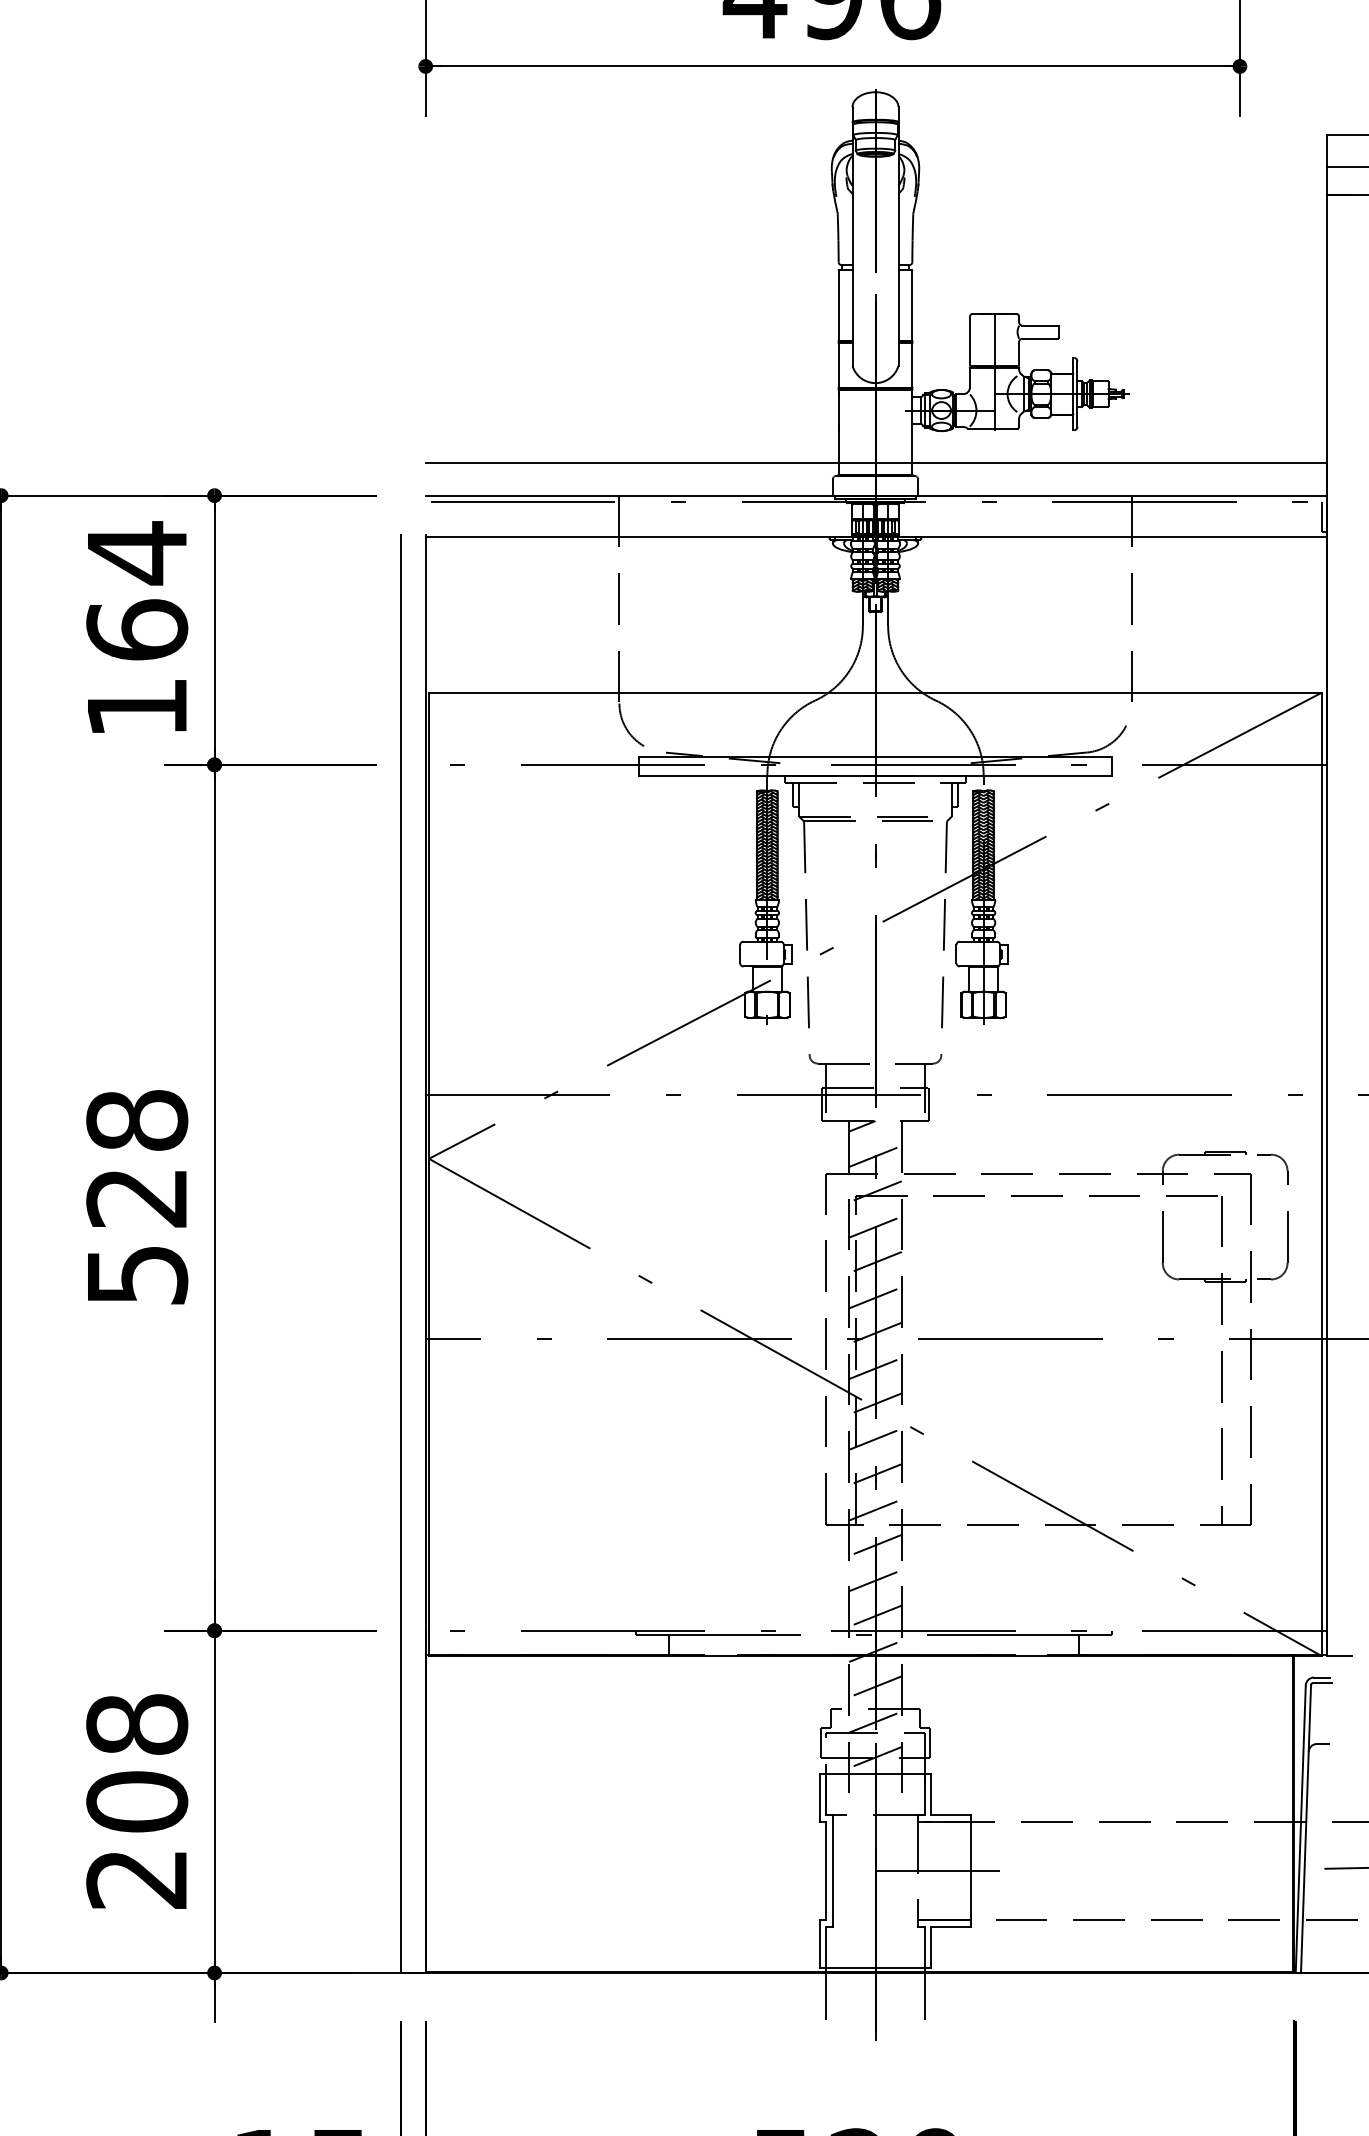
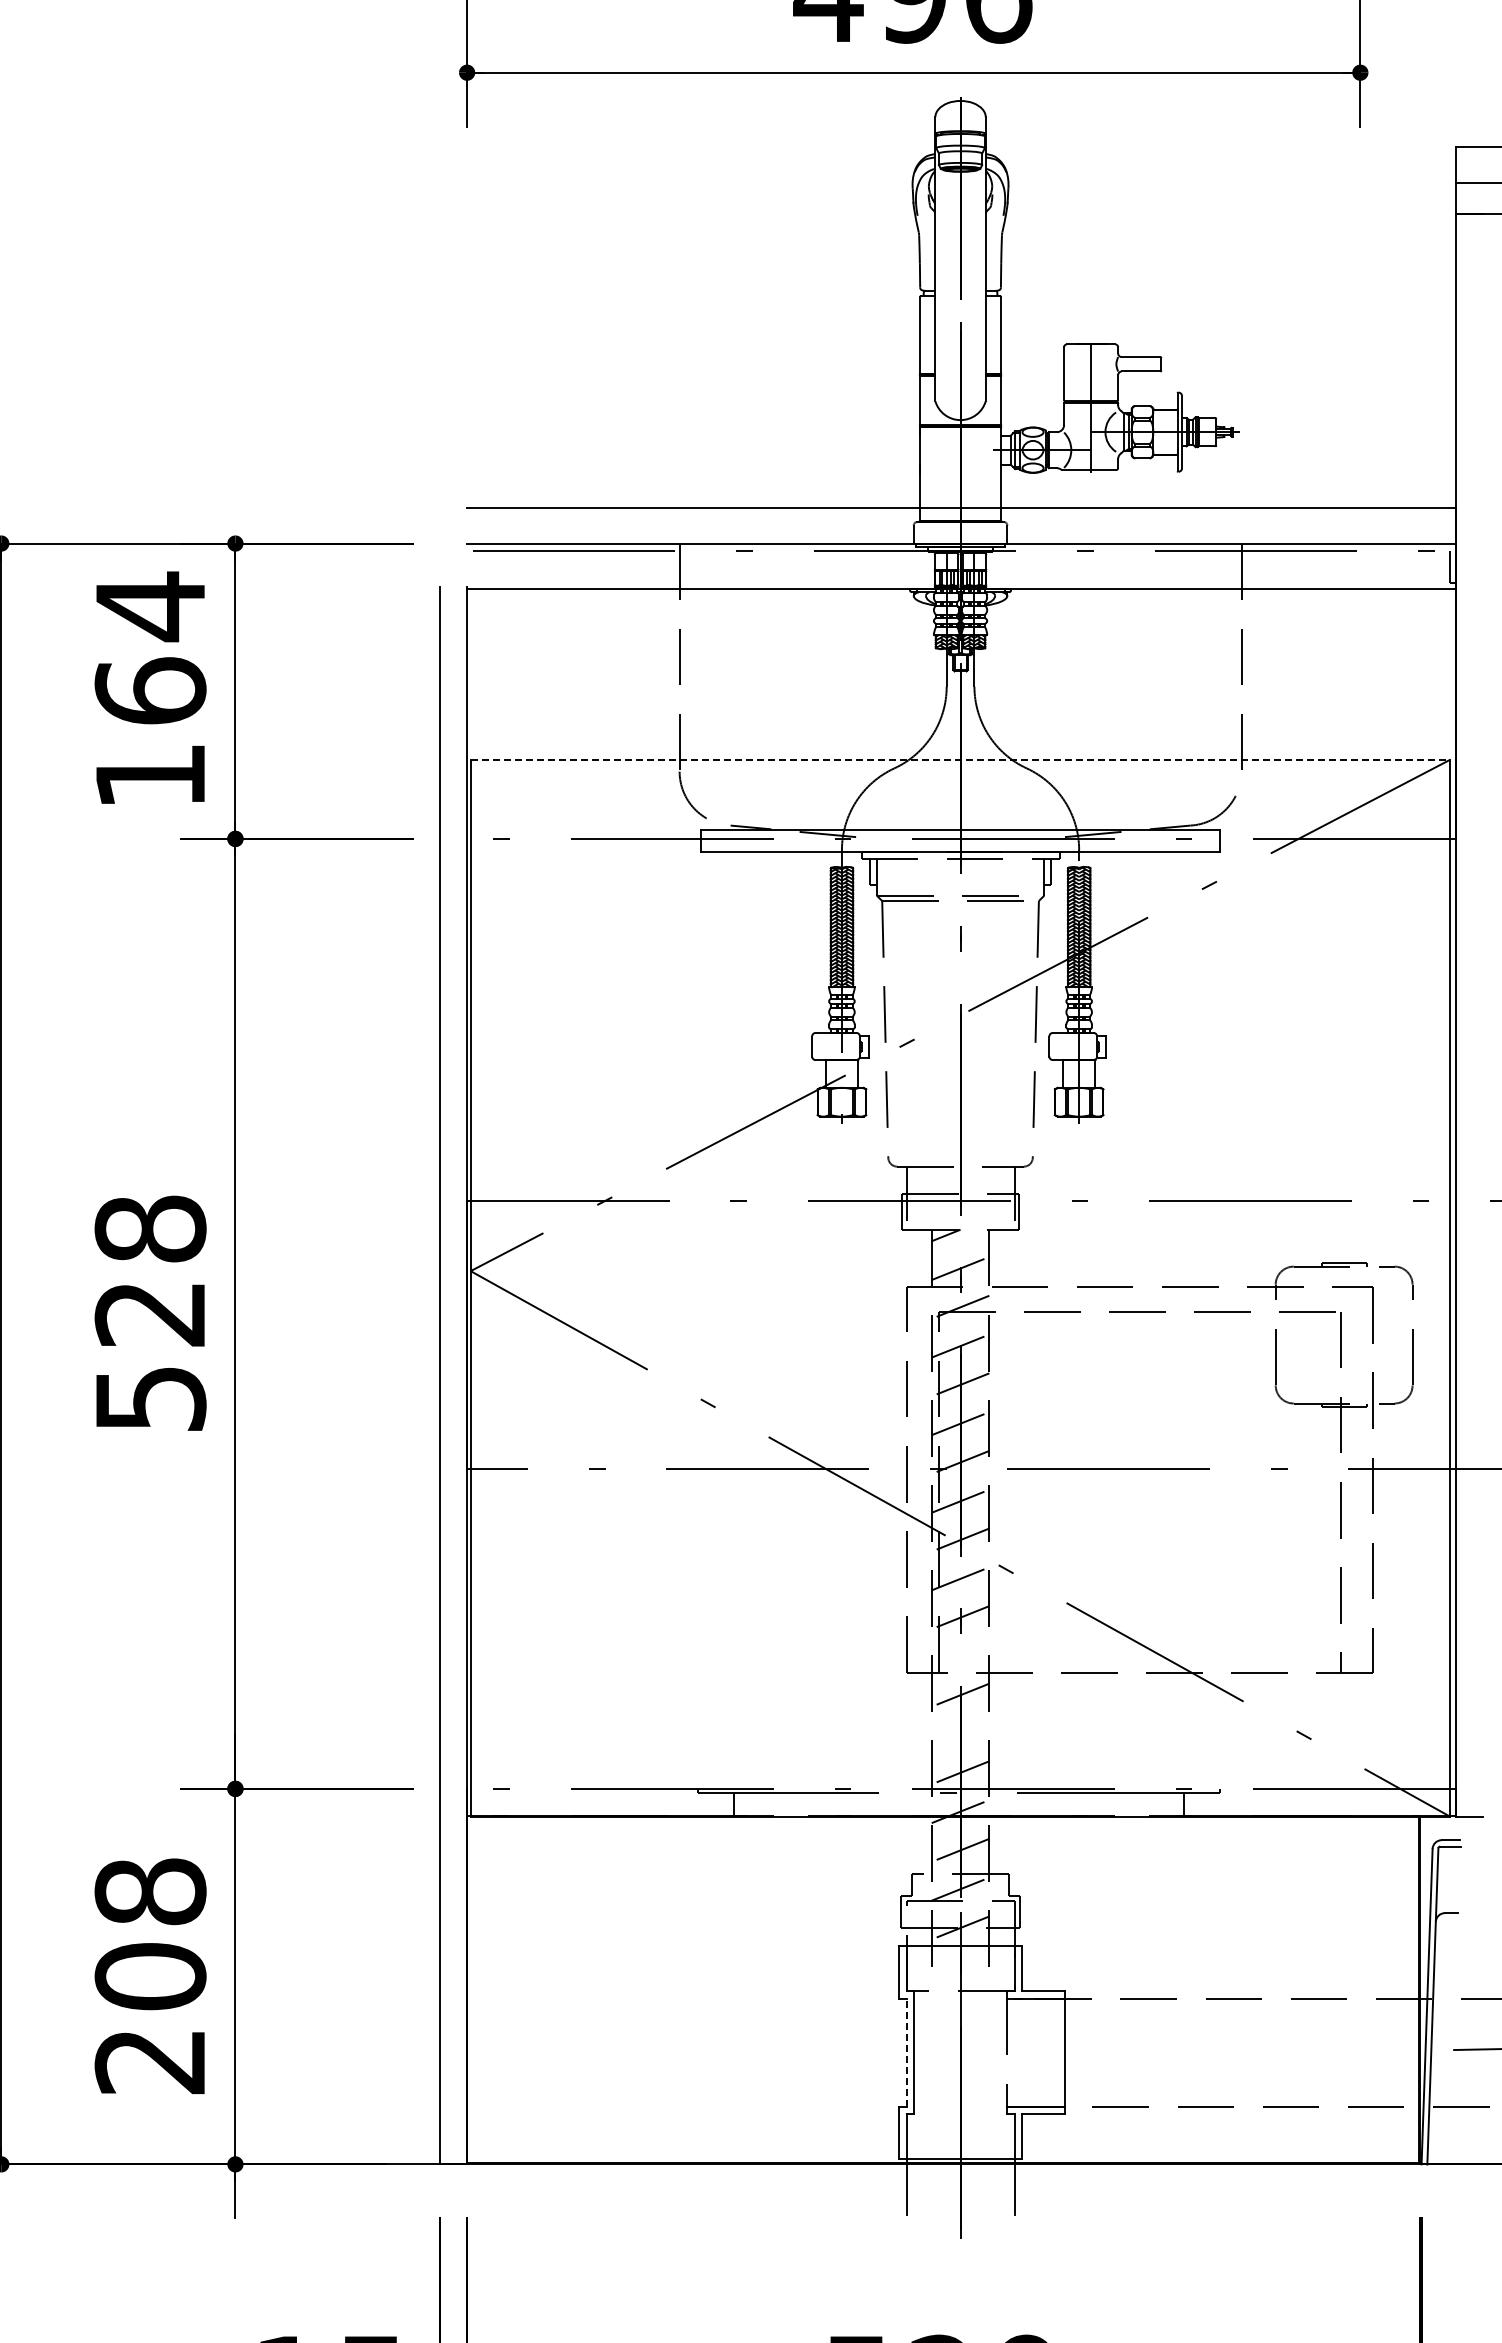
line: (875, 692) -> (960, 759), solid -> dashed
line: (875, 1509) -> (960, 1655), removed
line: (875, 1580) -> (960, 1733), removed
line: (826, 1871) -> (906, 2052), solid -> dashed
line: (937, 1871) -> (1028, 2052), removed

